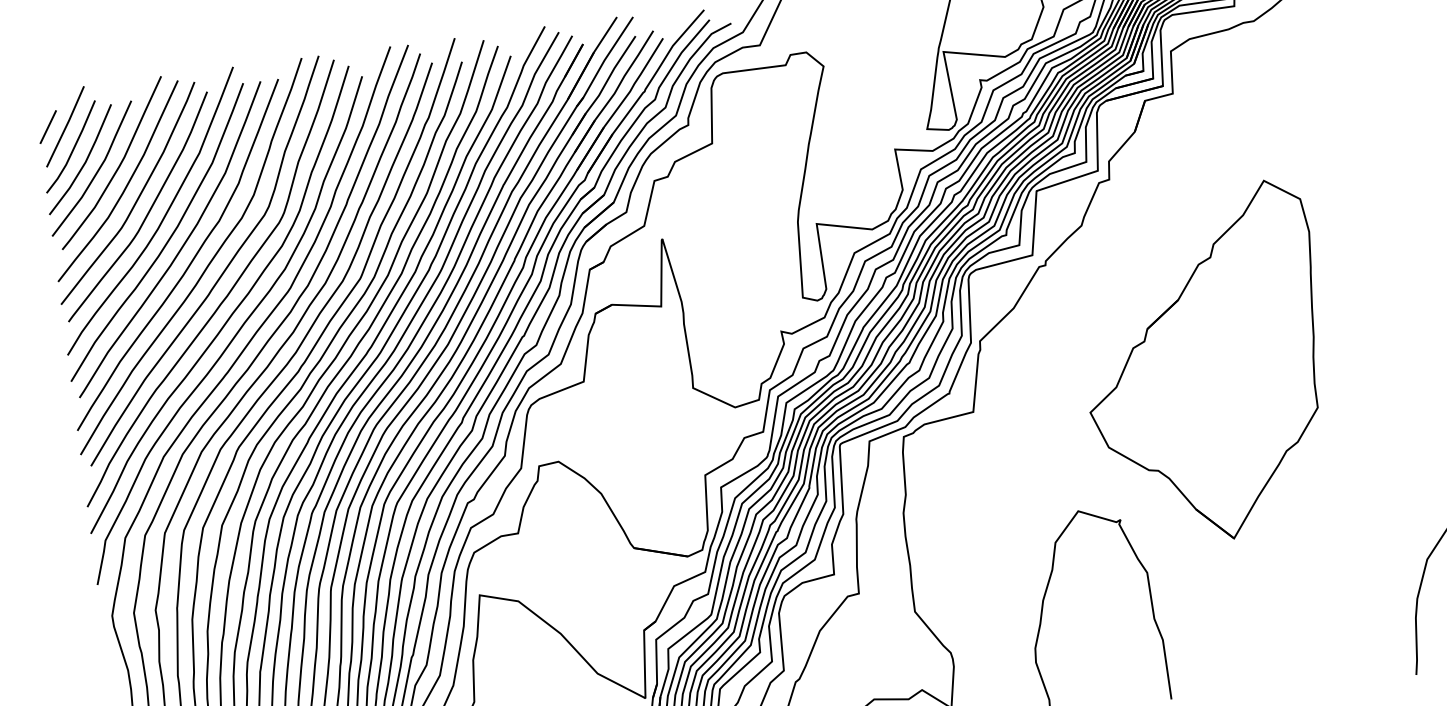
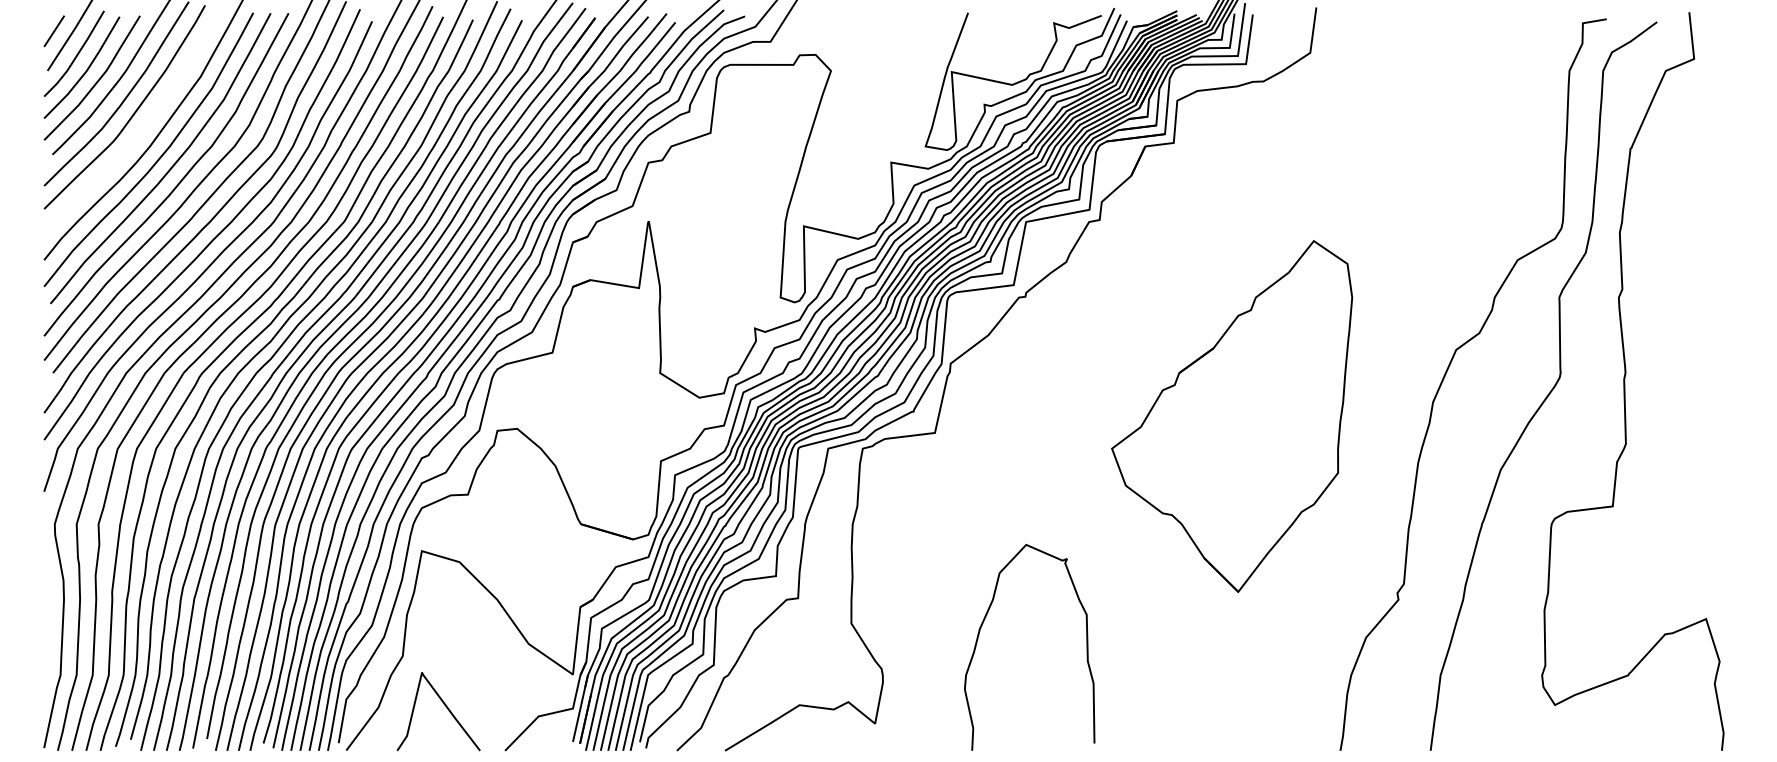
curve: (148, 211) -> (142, 127), removed
part: (1205, 365) -> (1232, 416), moved

